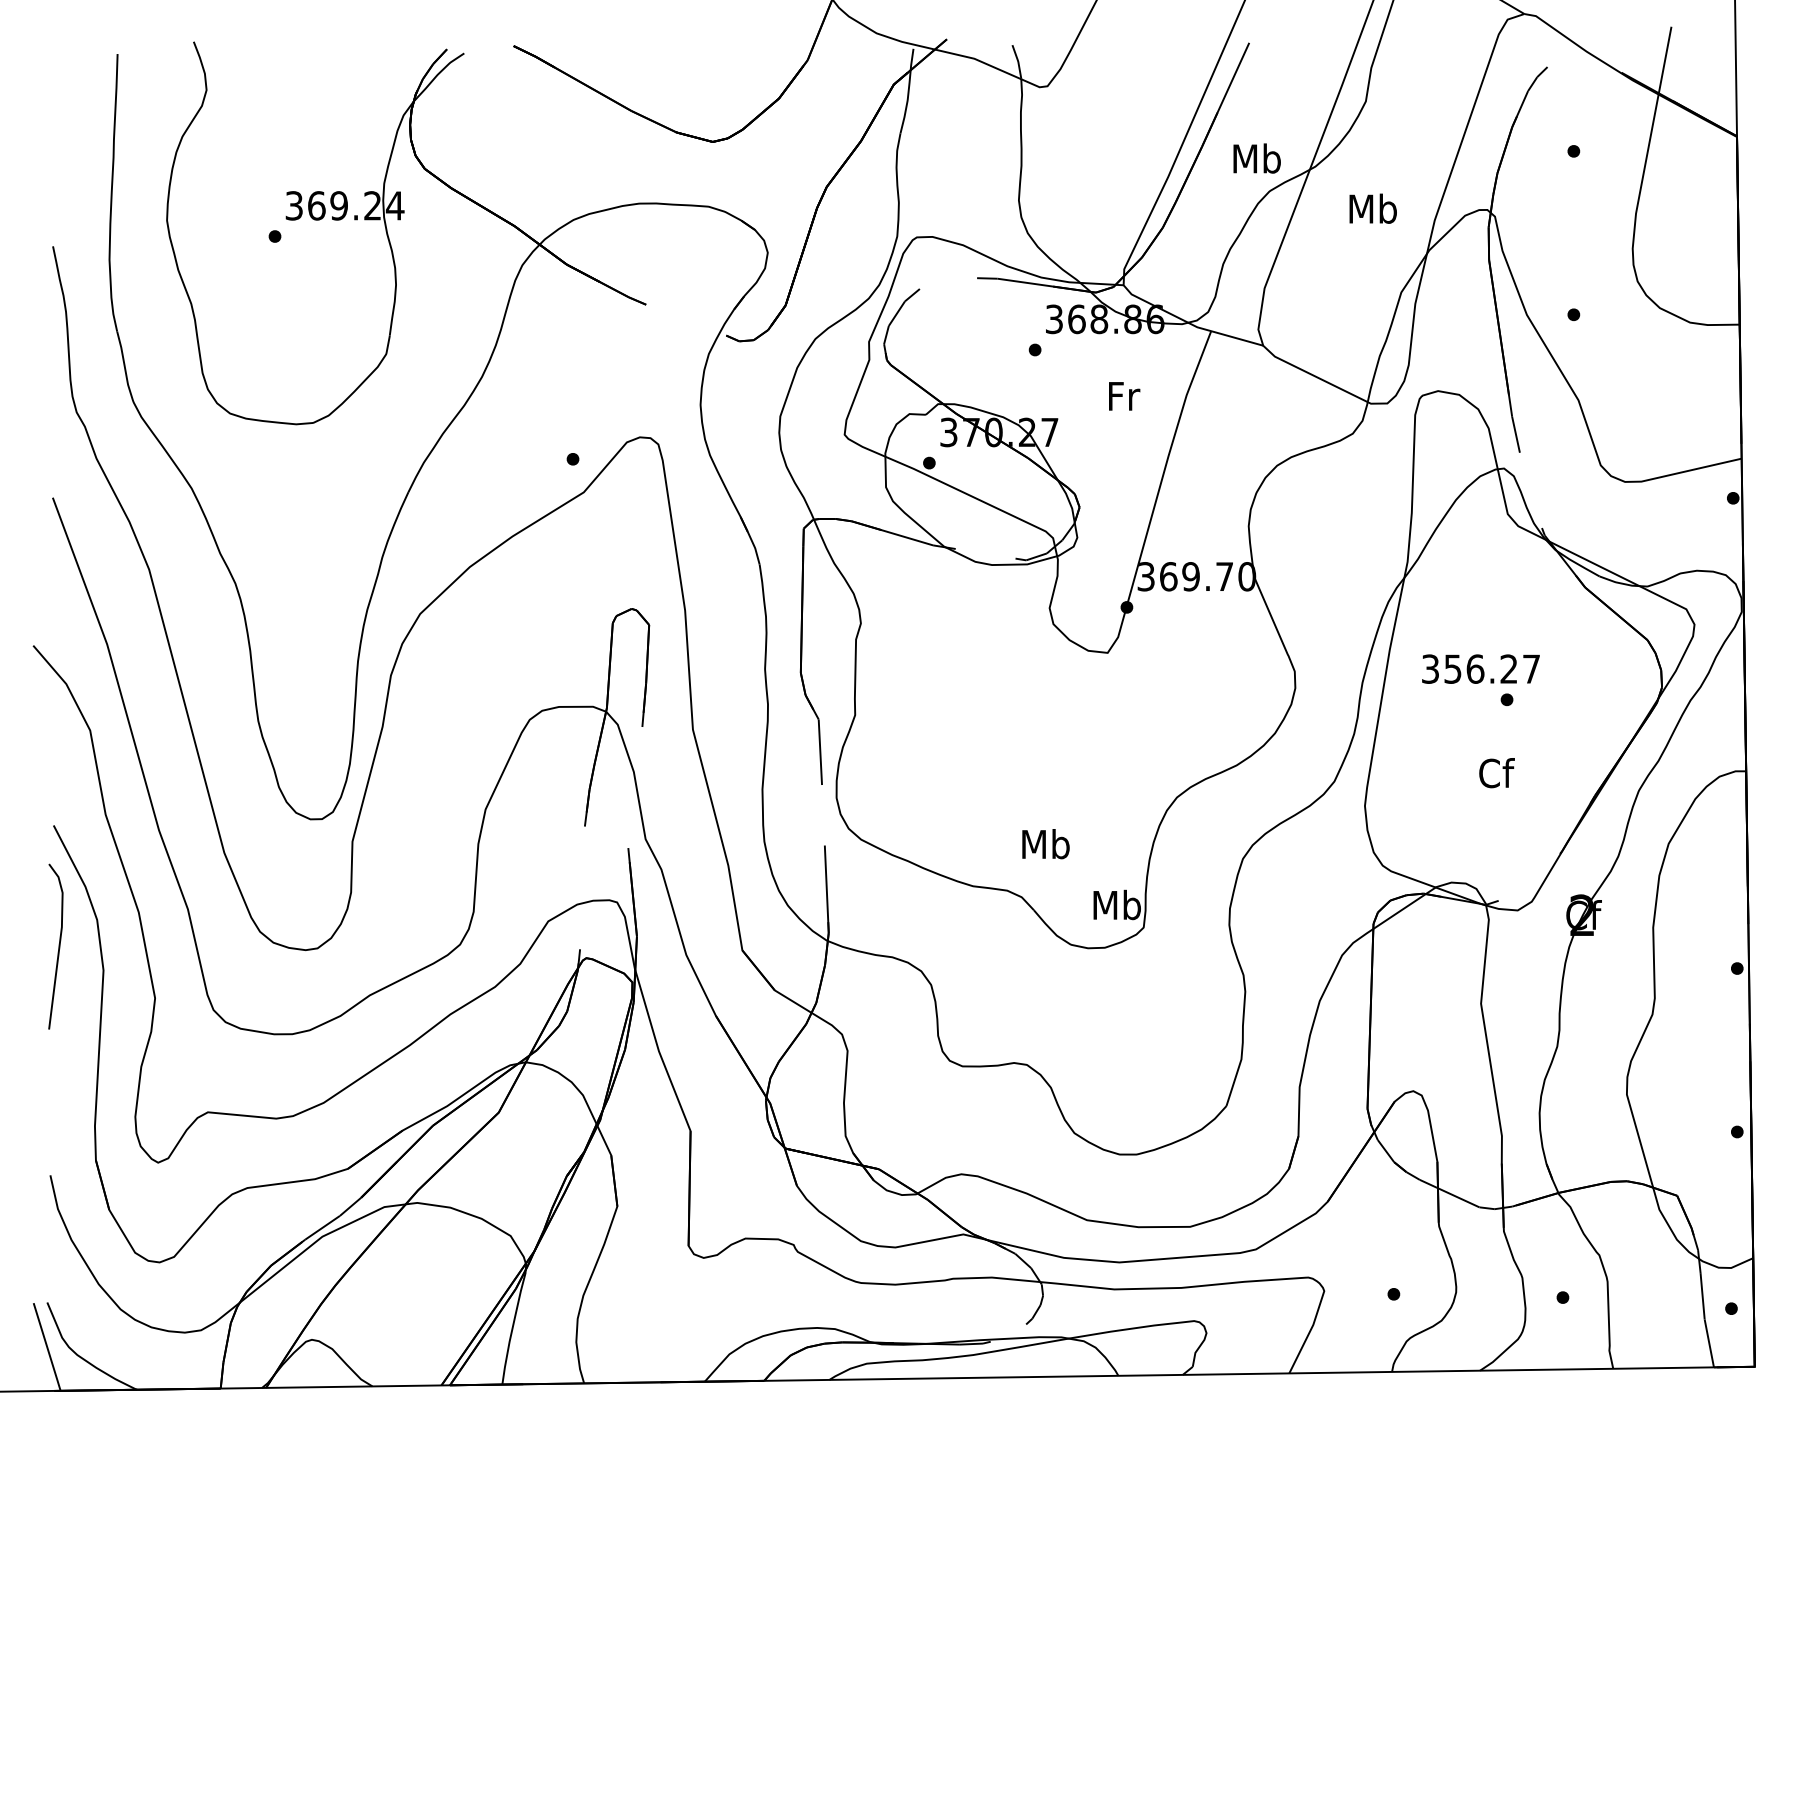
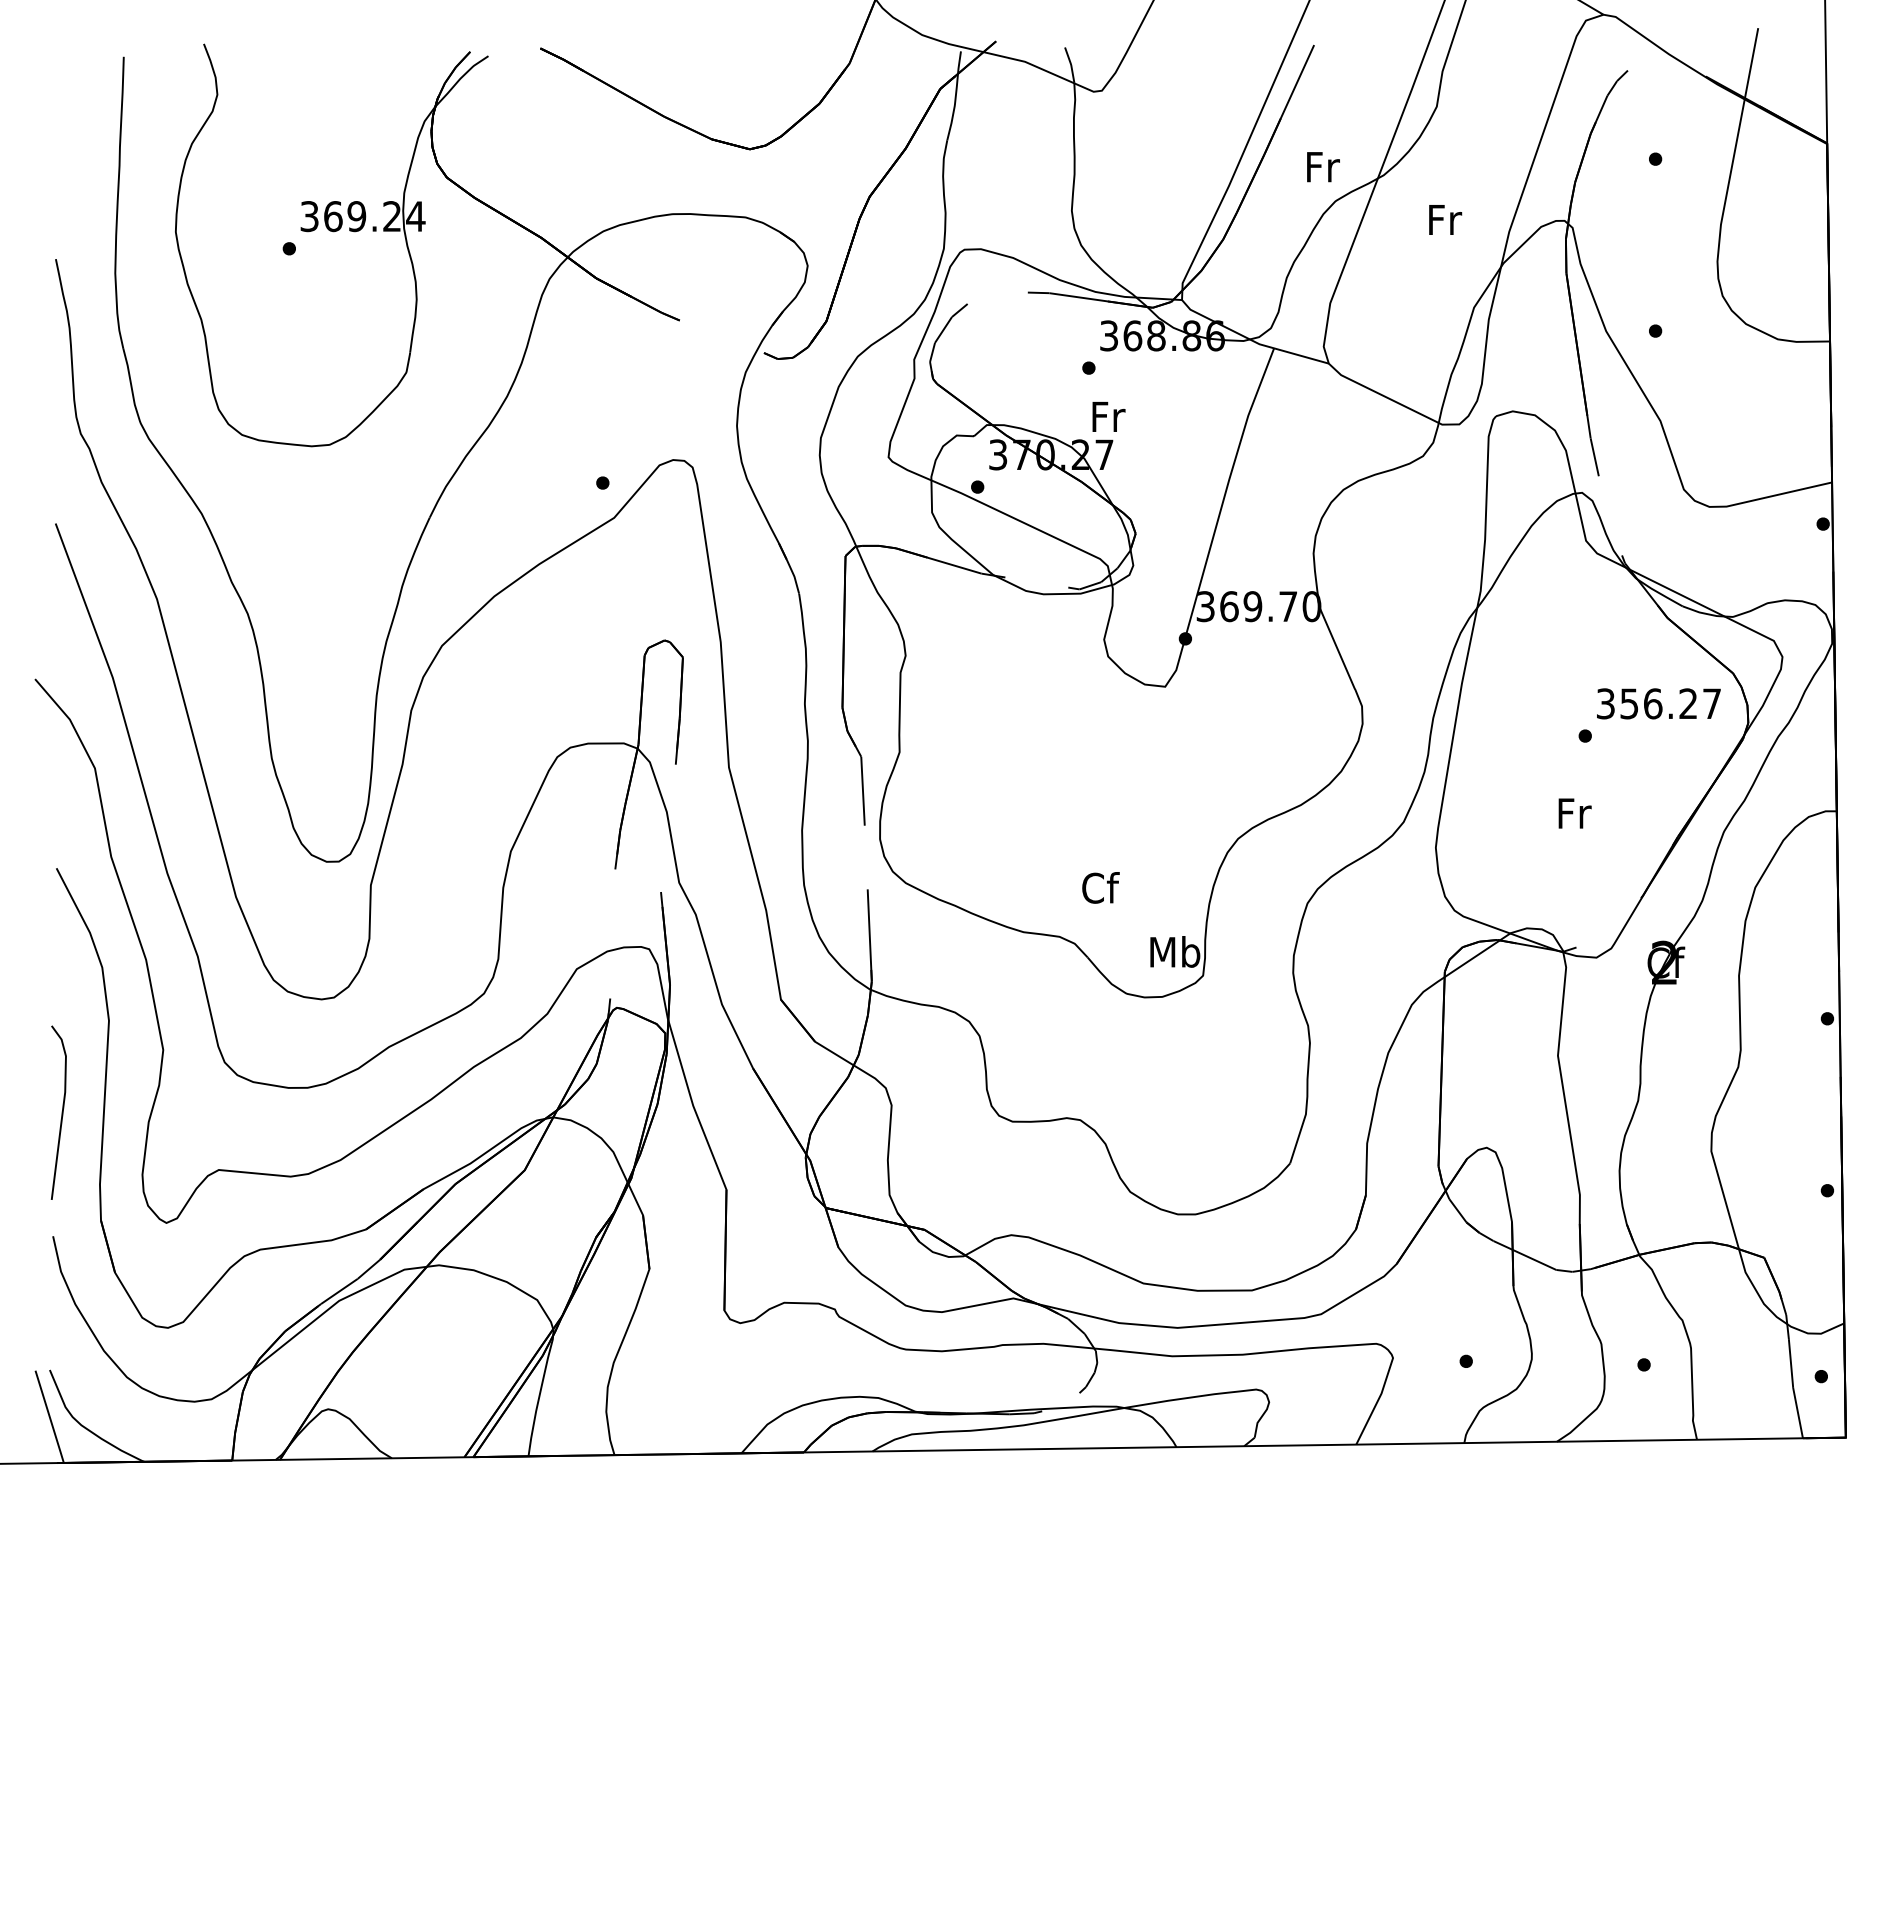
text: (1257, 158) -> (1322, 166), Mb -> Fr
text: (1373, 208) -> (1444, 219), Mb -> Fr
text: (1124, 395) -> (1108, 416), moved
text: (1480, 668) -> (1658, 703), moved
text: (1496, 773) -> (1574, 813), Cf -> Fr
text: (1046, 843) -> (1100, 887), Mb -> Cf
line: (58, 946) -> (61, 1112), moved

